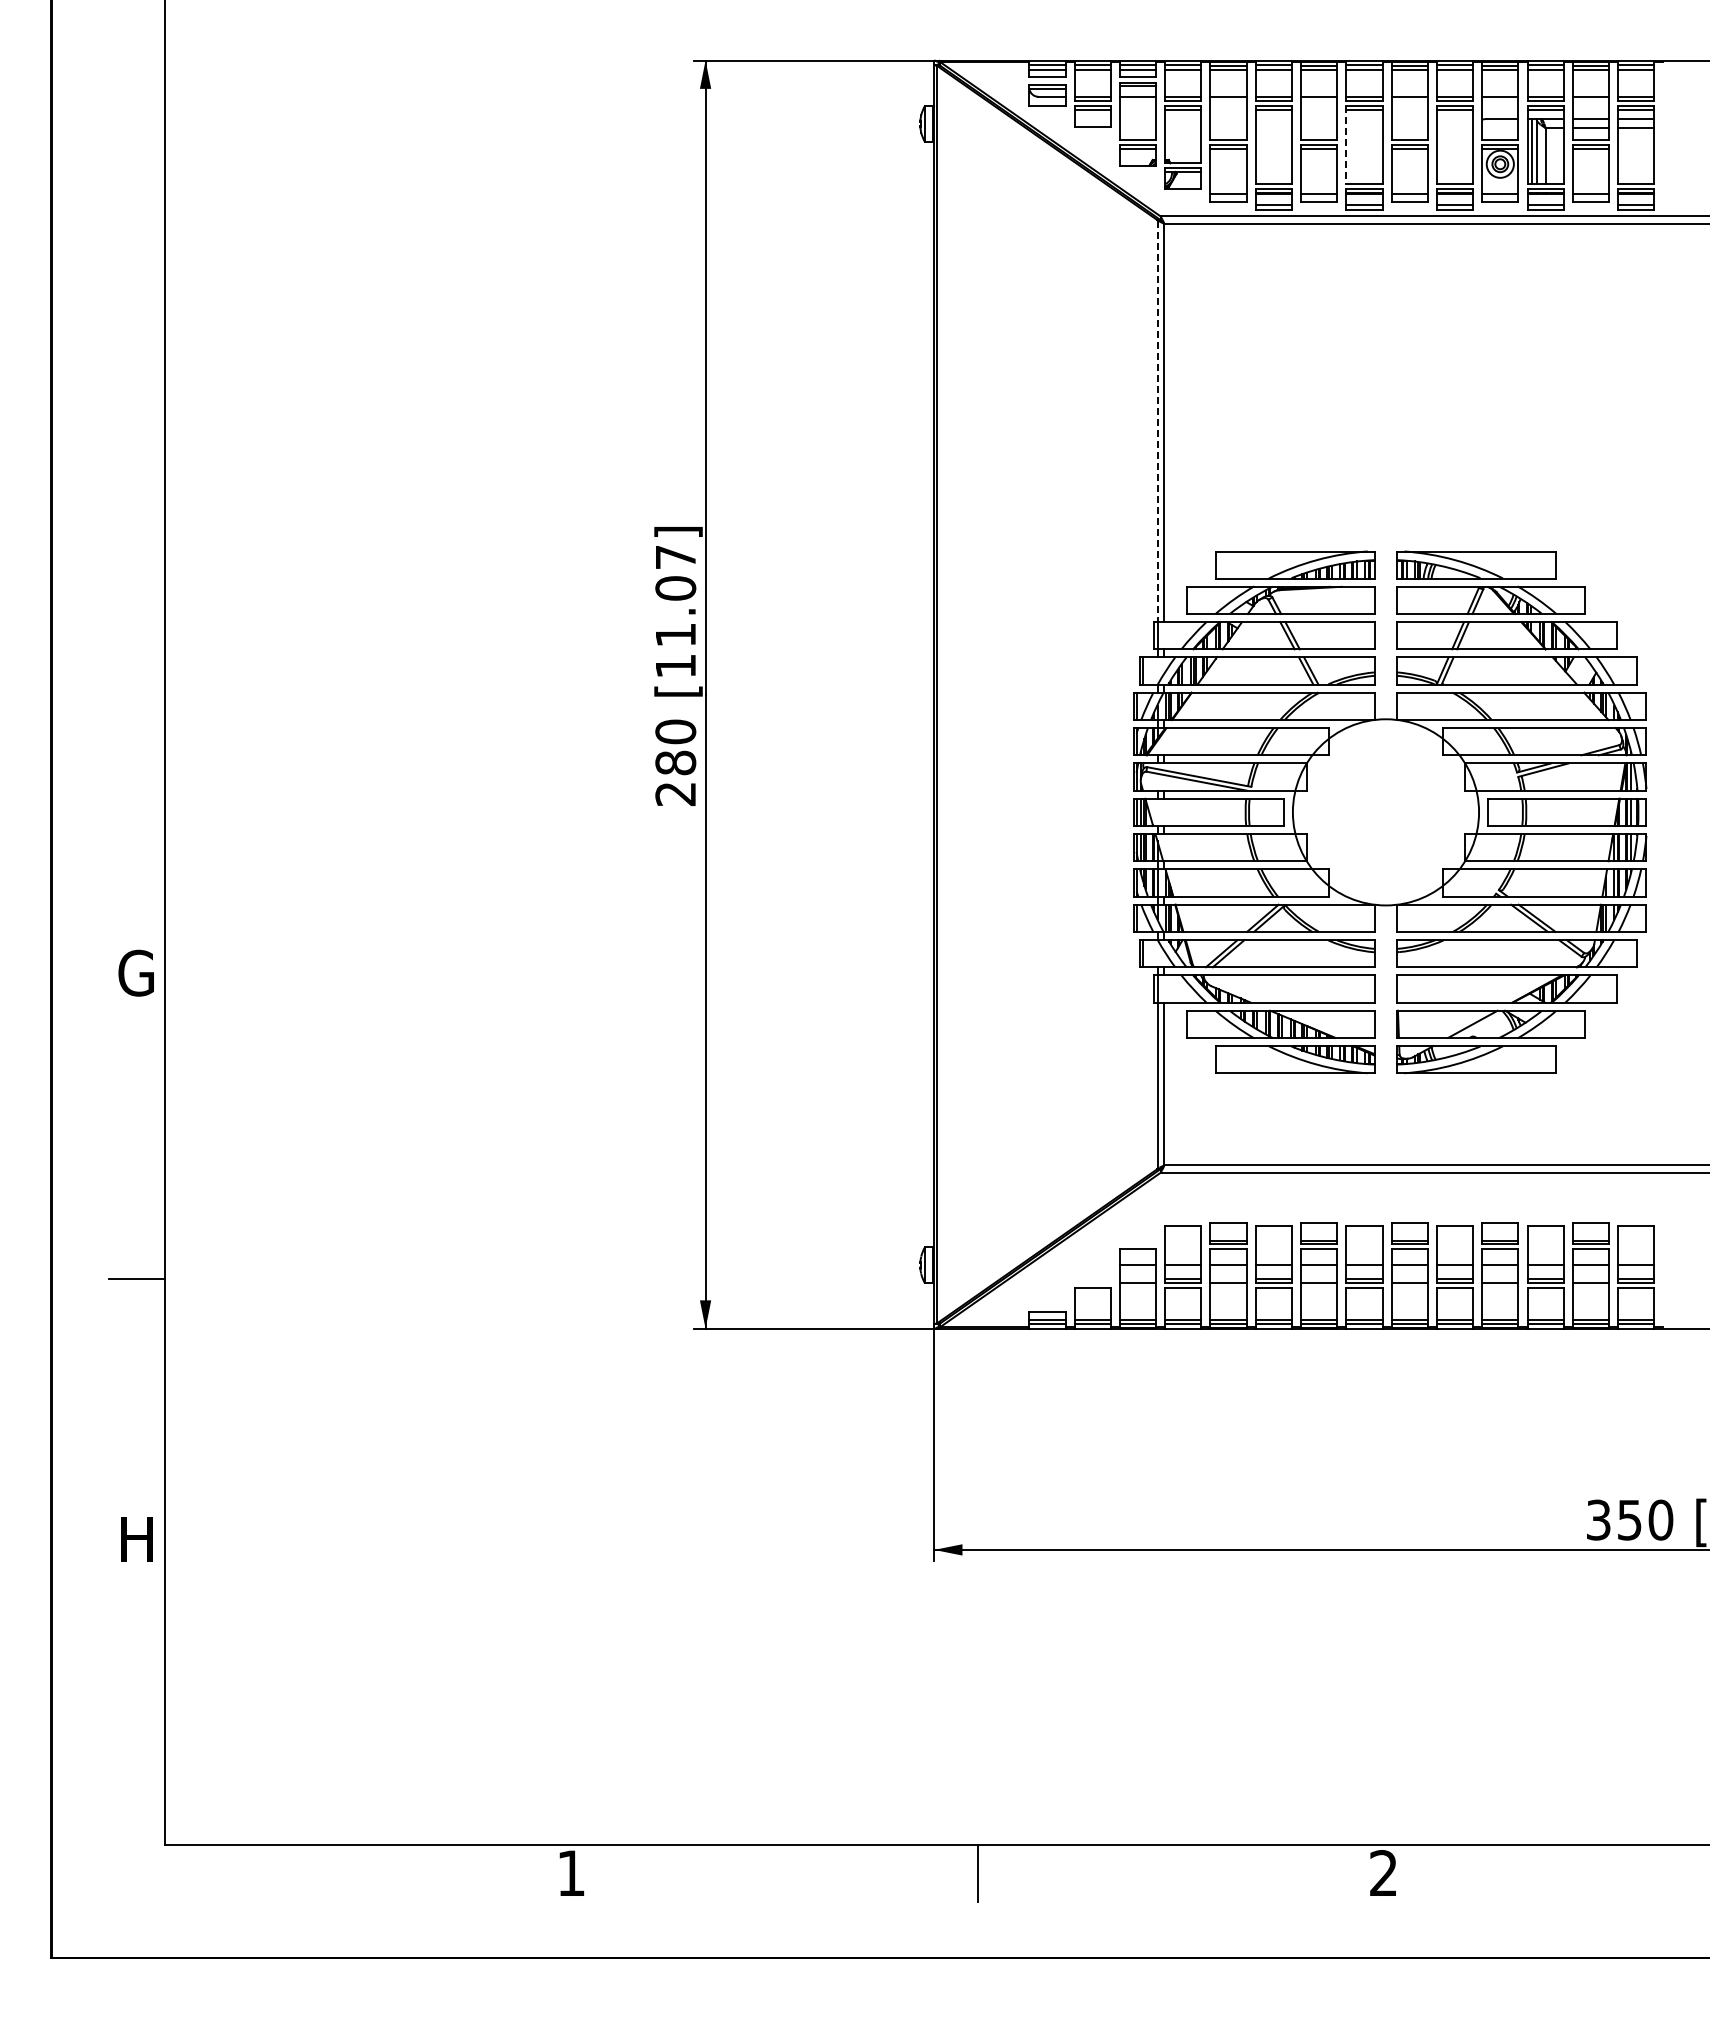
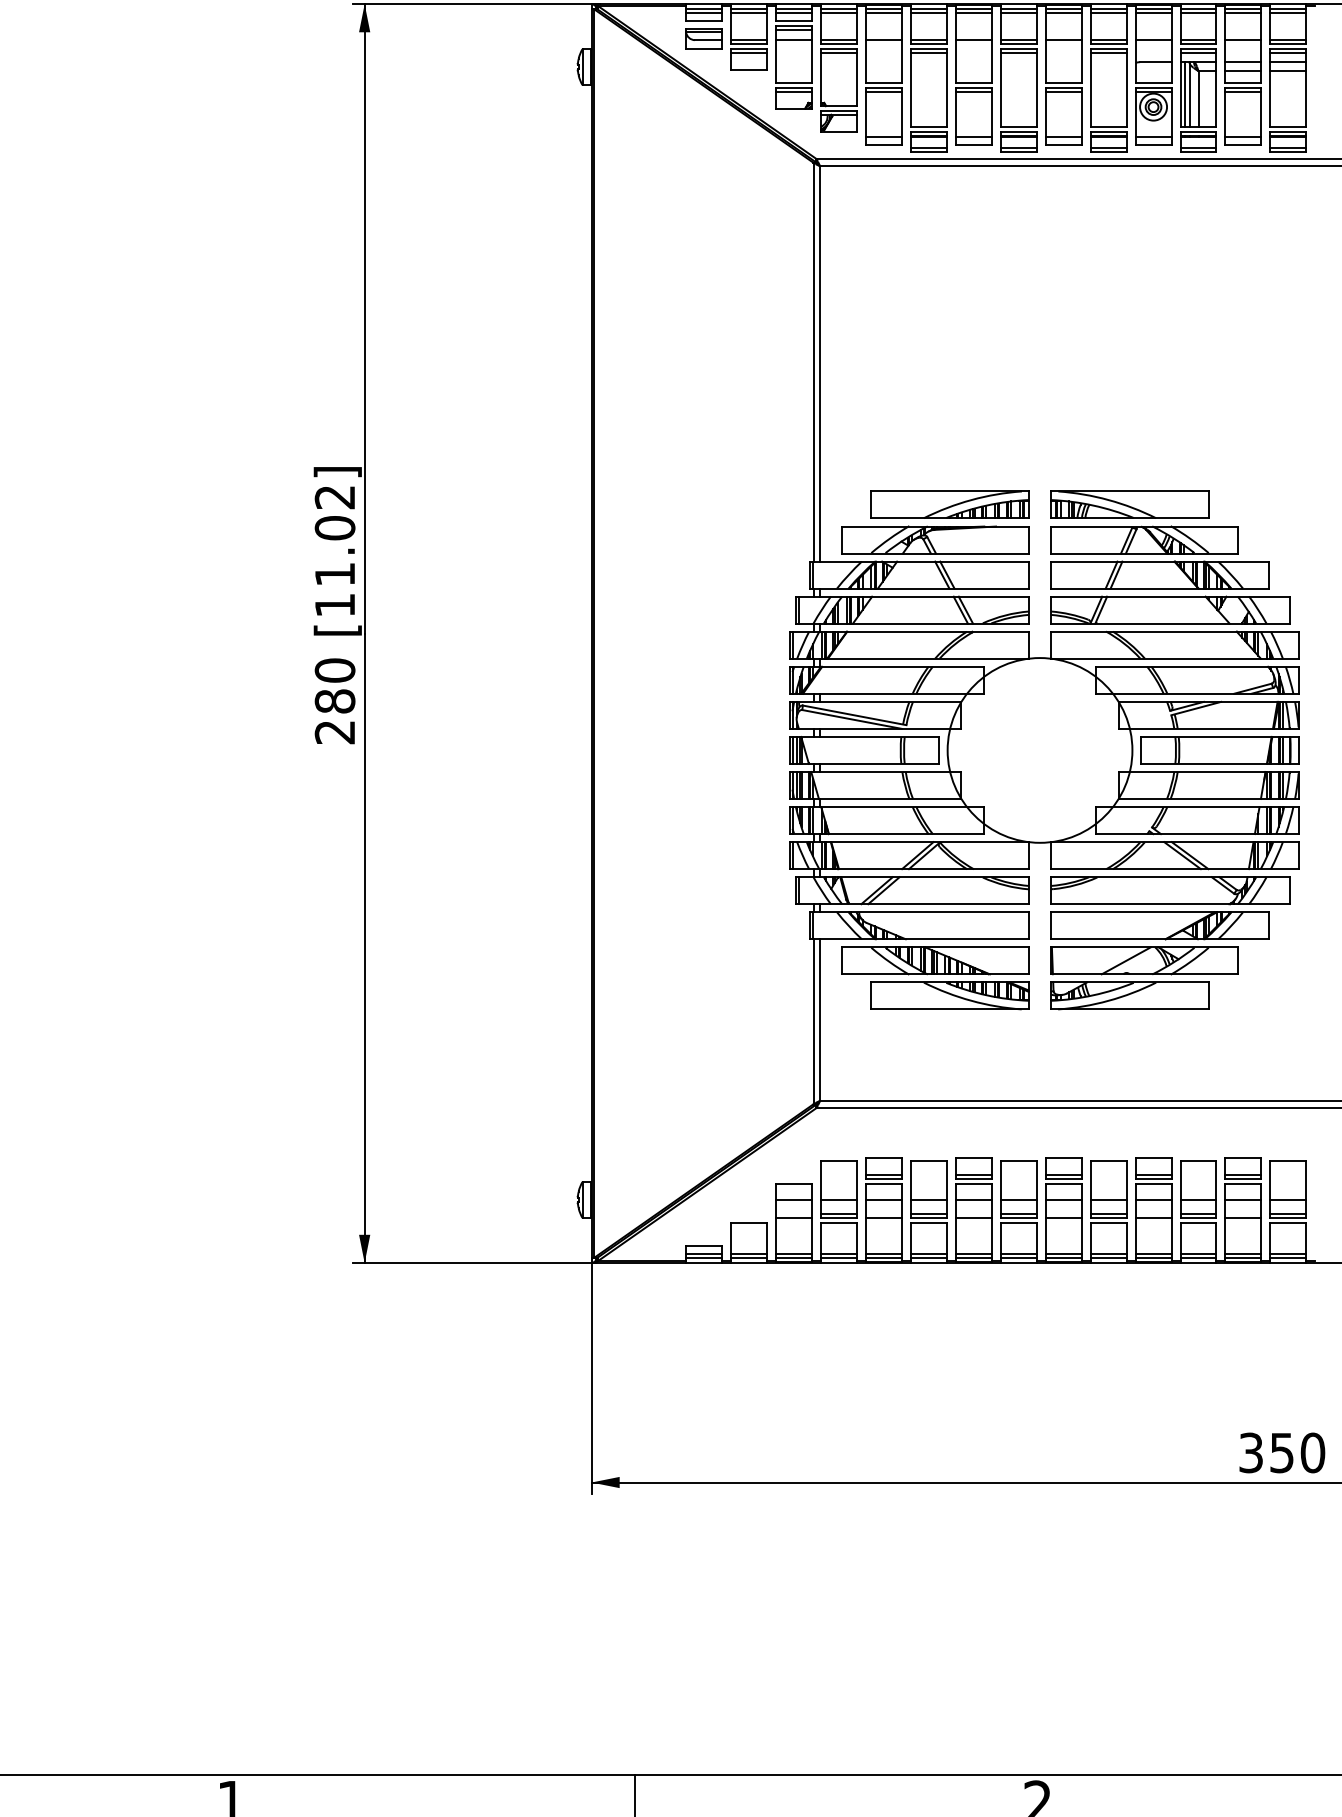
line: (1346, 144) -> (1000, 87), dashed -> solid
line: (1158, 421) -> (814, 362), dashed -> solid
text: (675, 557) -> (334, 497), [11.07] -> [11.02]

